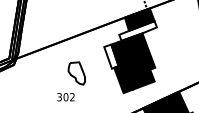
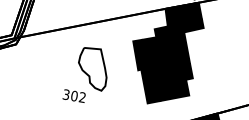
fill: (137, 30) -> (178, 27), added
fill: (111, 56) -> (140, 54), added
part: (76, 73) -> (92, 68), size x1.43

